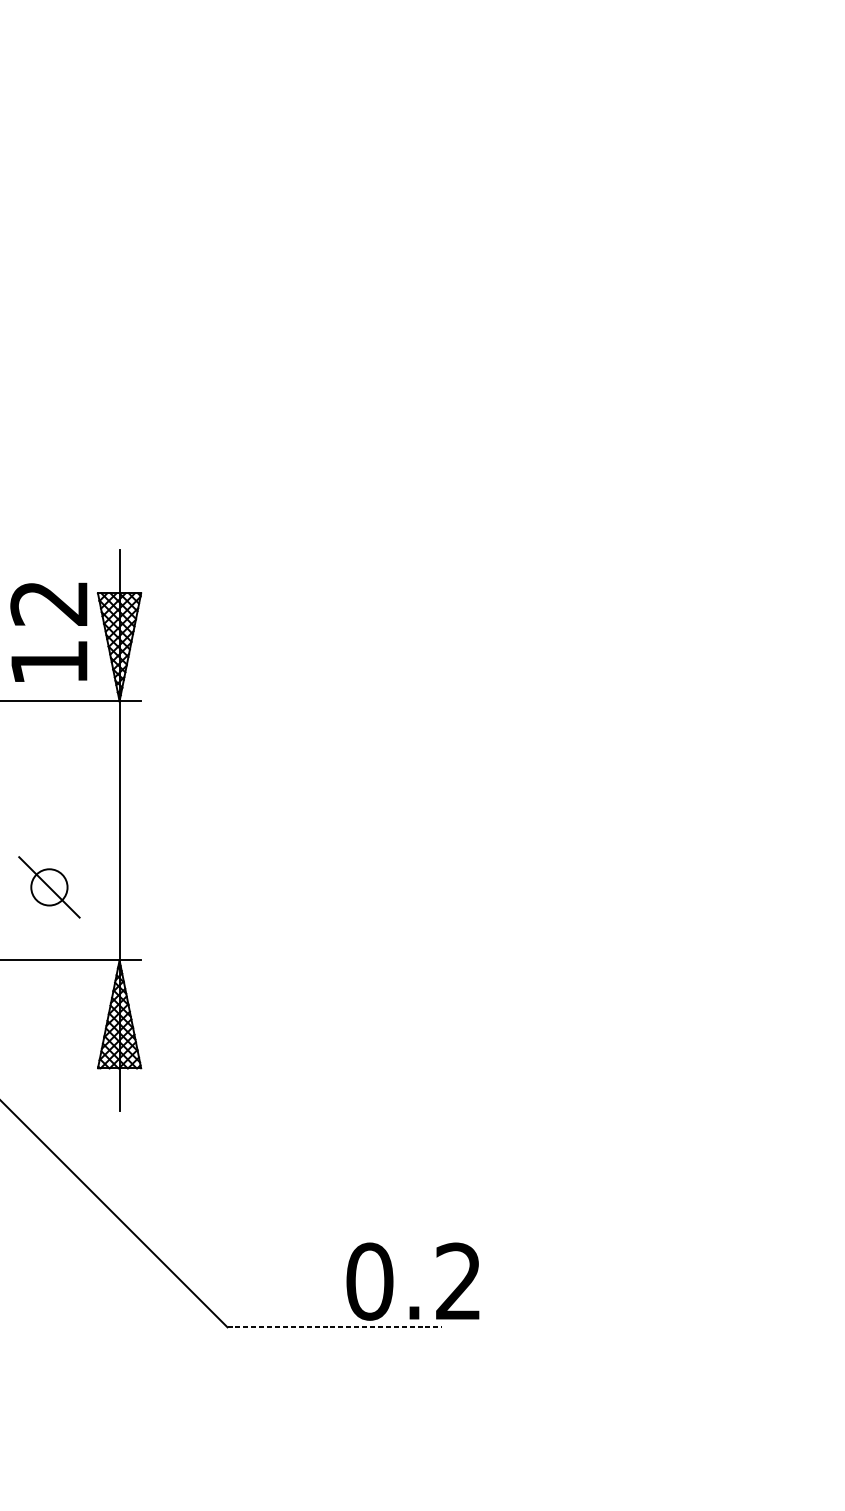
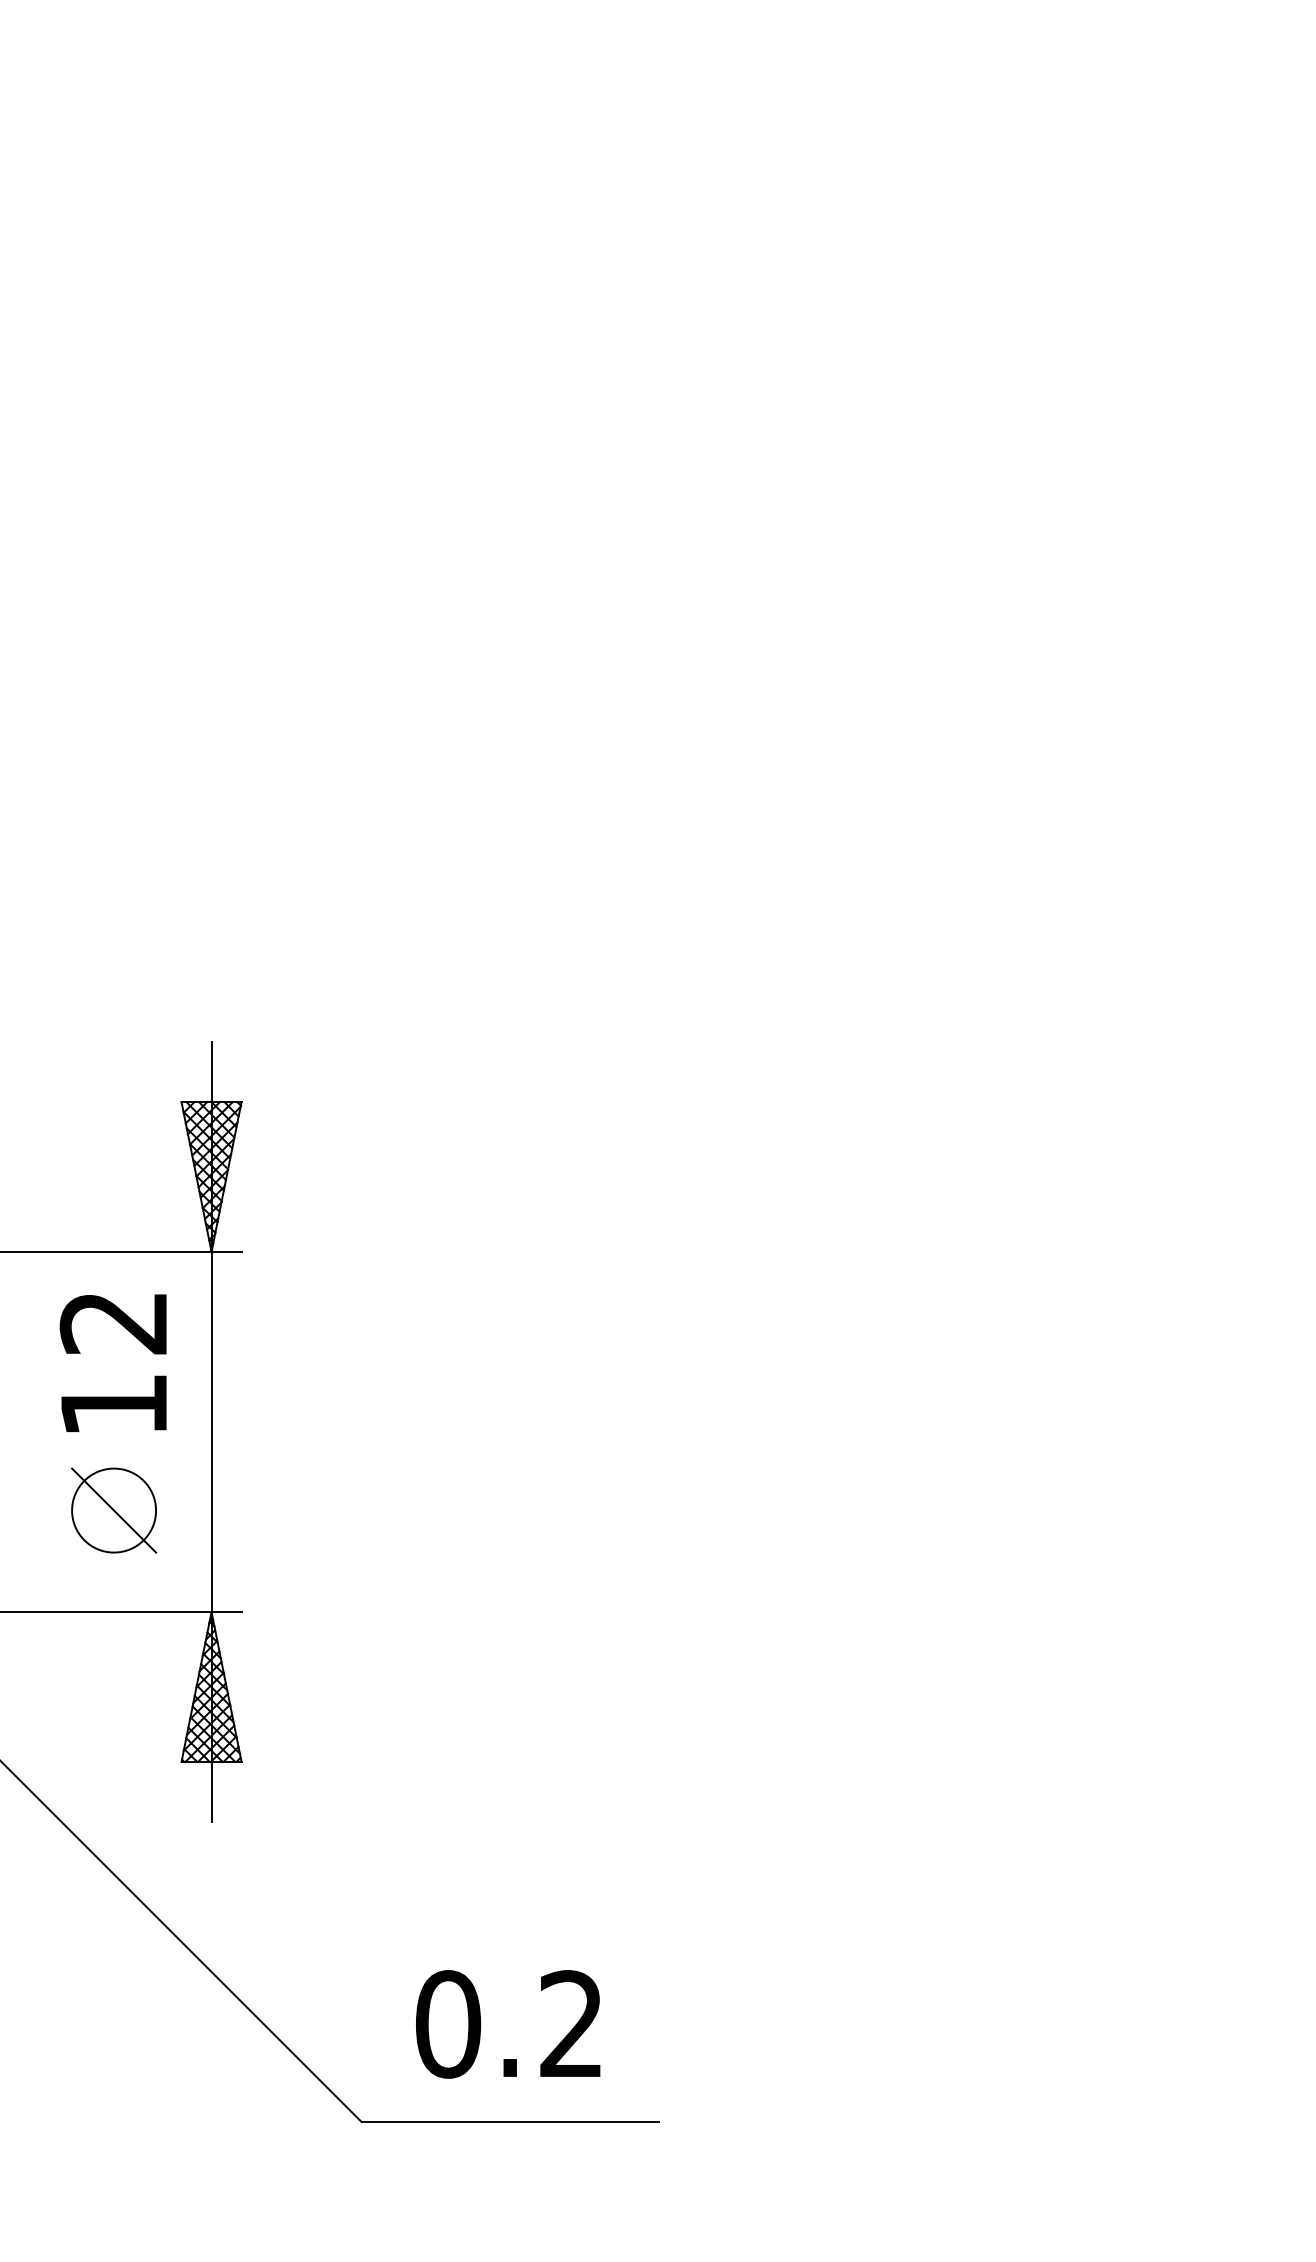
text: (48, 631) -> (112, 1362), moved
circle: (49, 887) -> (114, 1510), size x1.67
text: (413, 1281) -> (508, 2024), moved
line: (334, 1327) -> (510, 2121), dashed -> solid

